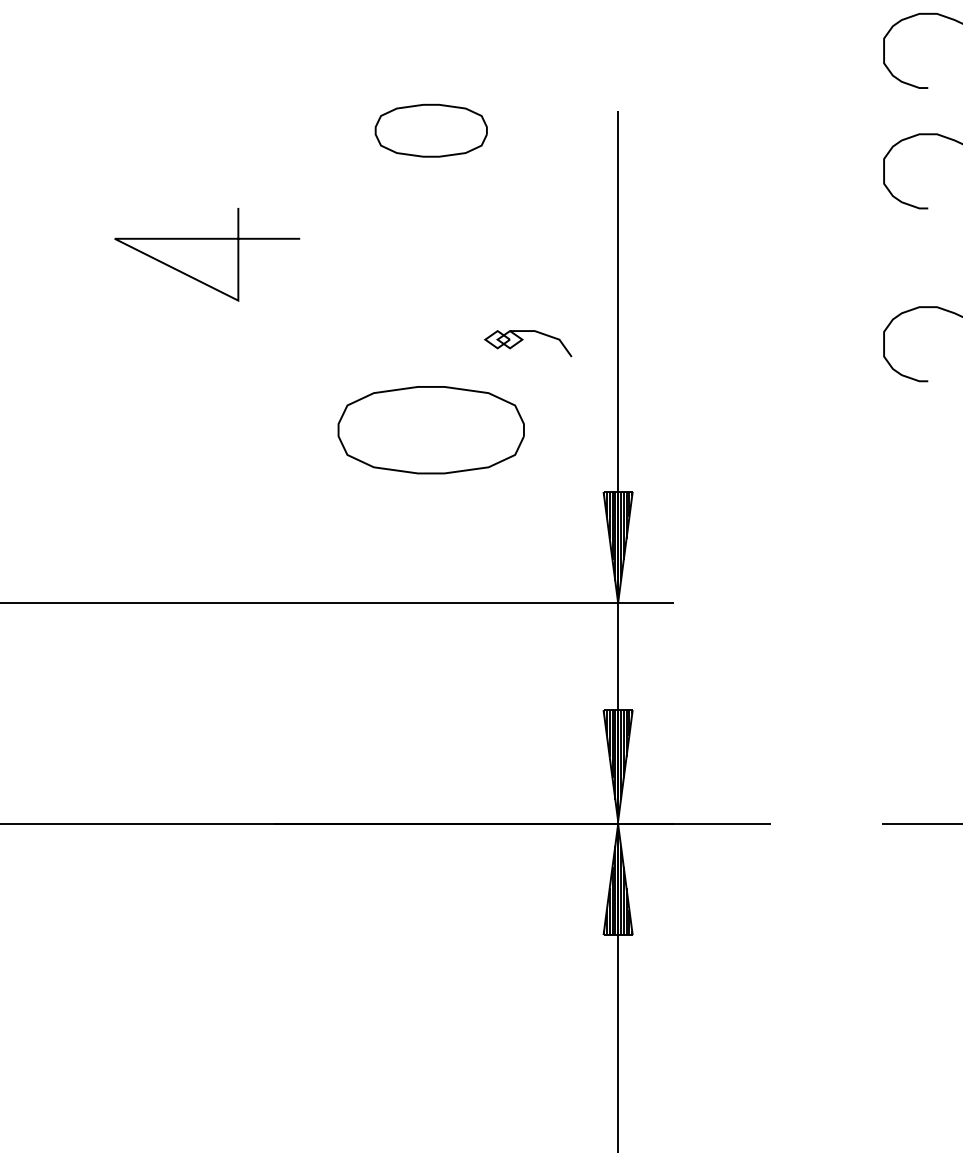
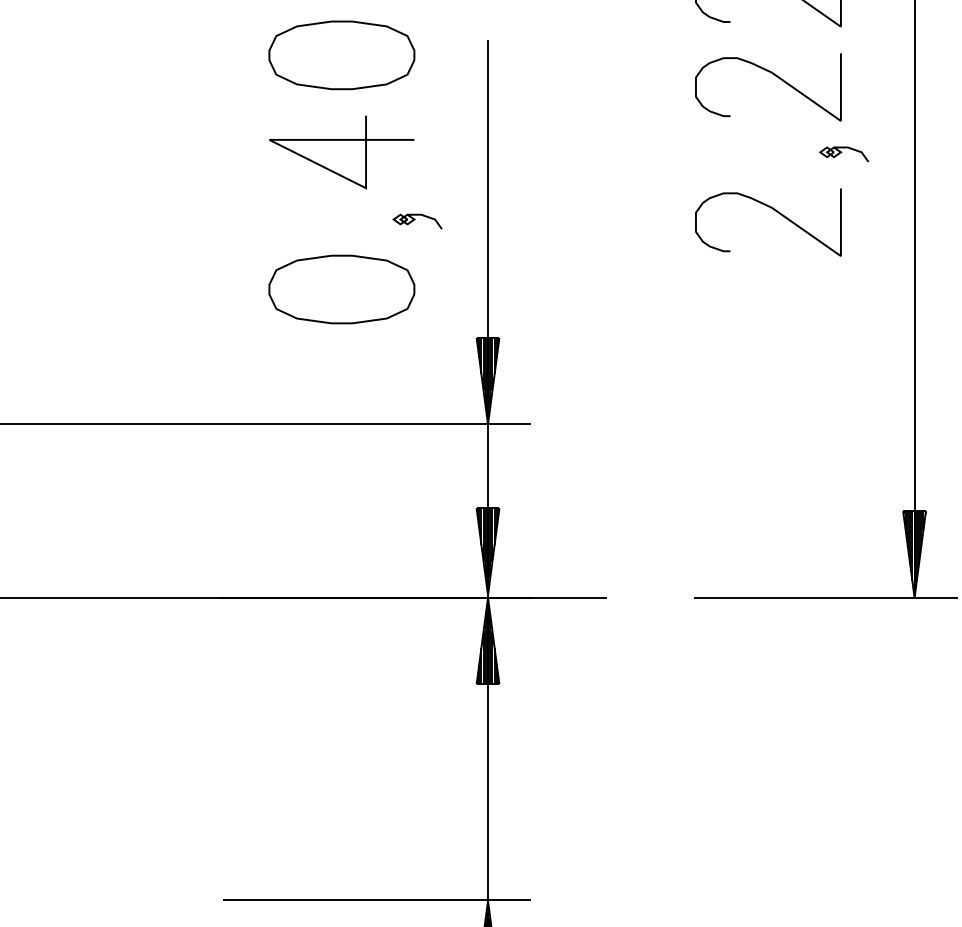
part: (430, 130) -> (341, 55), size x1.67
line: (206, 239) -> (341, 140), moved
part: (527, 343) -> (417, 221), size x0.71

